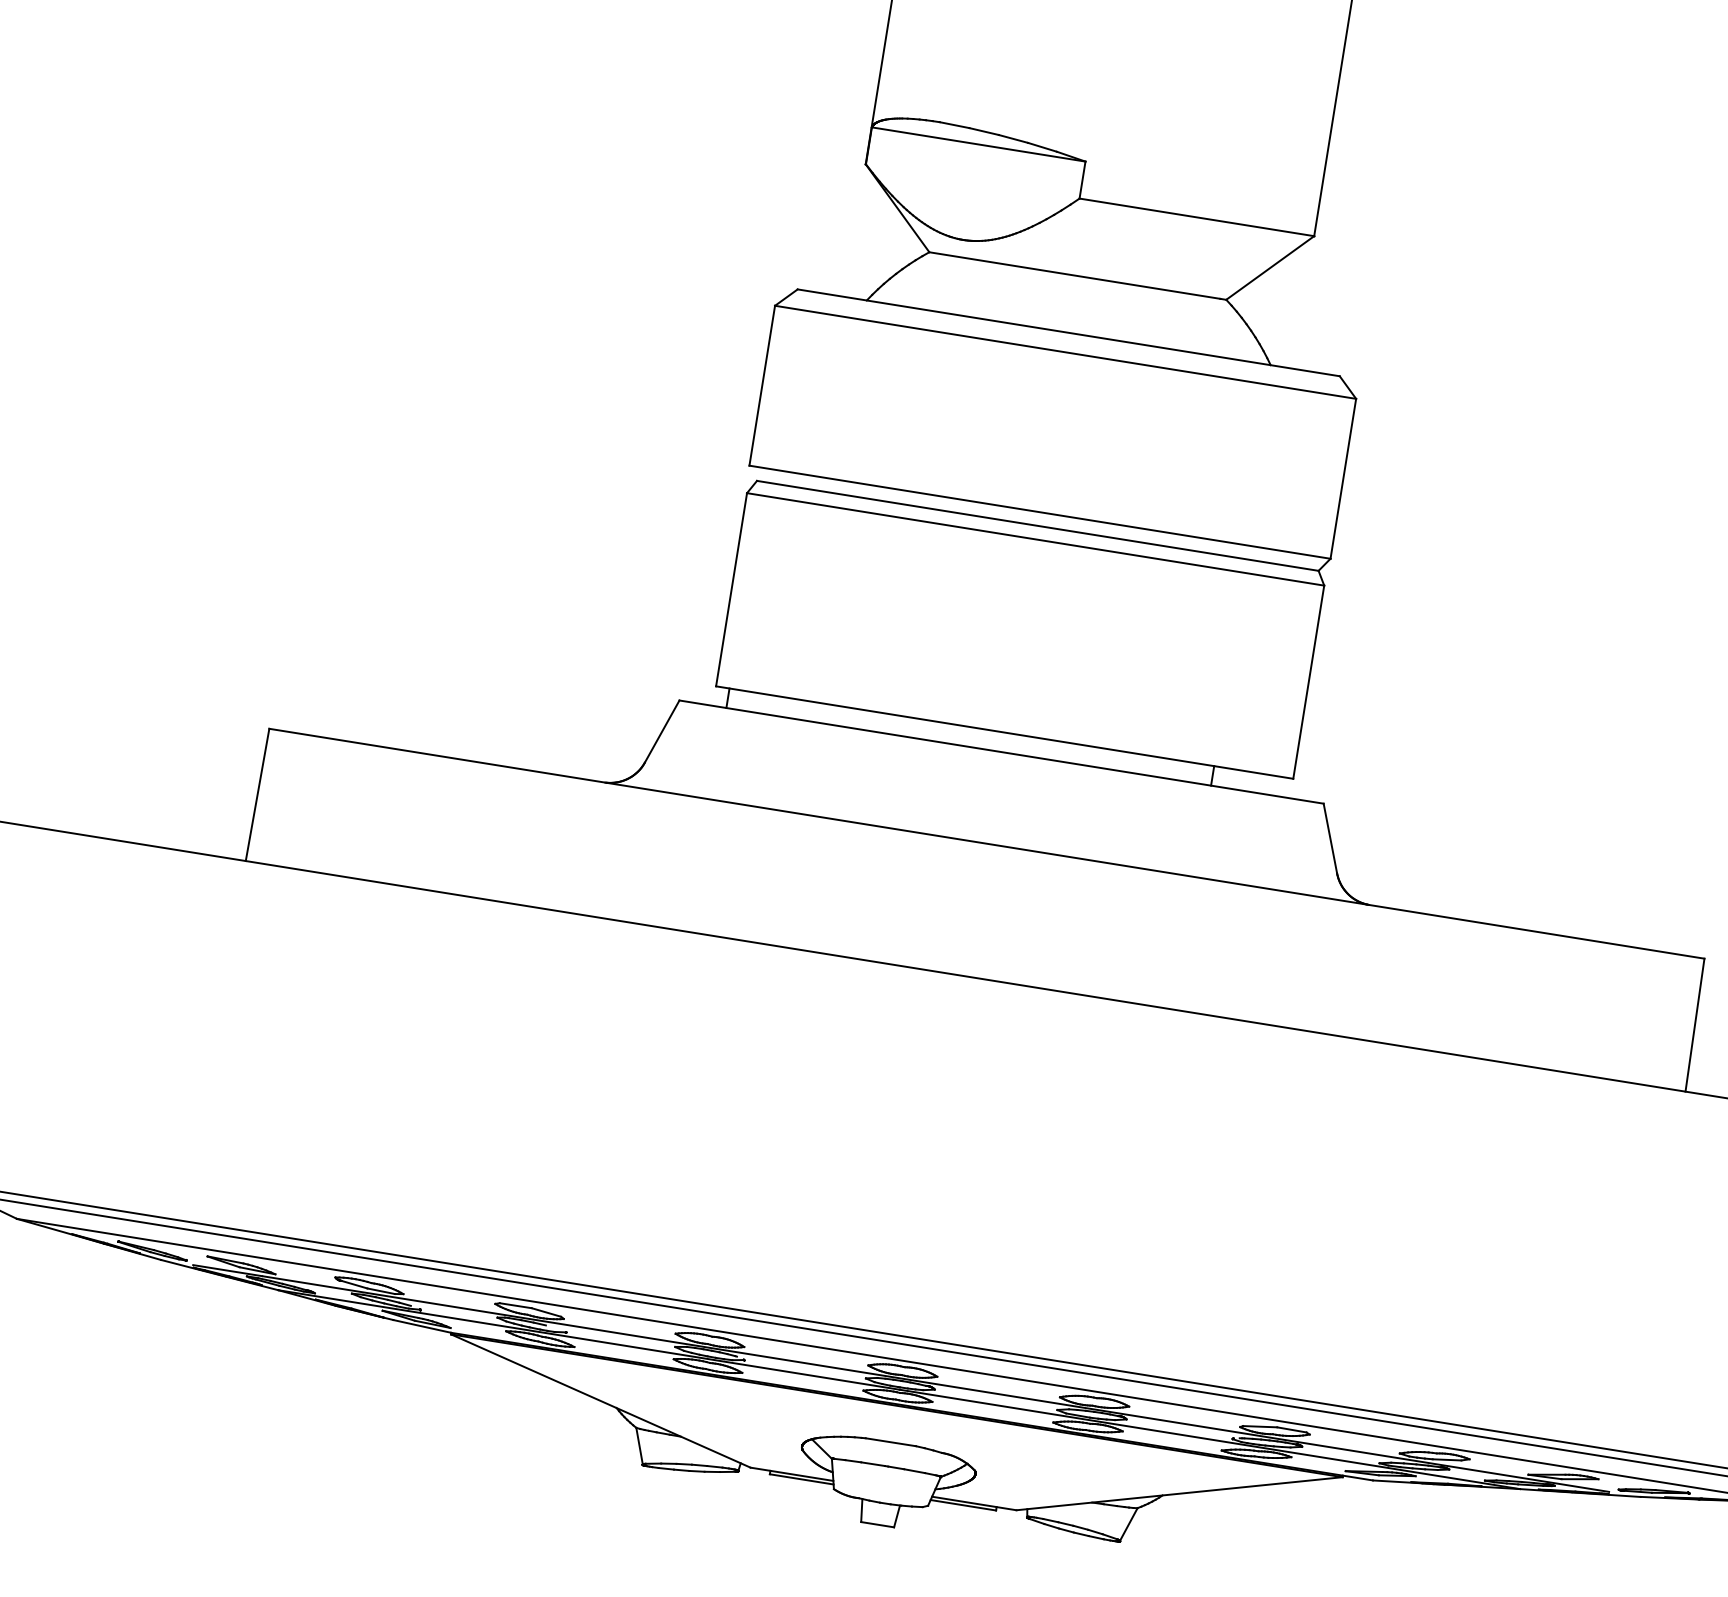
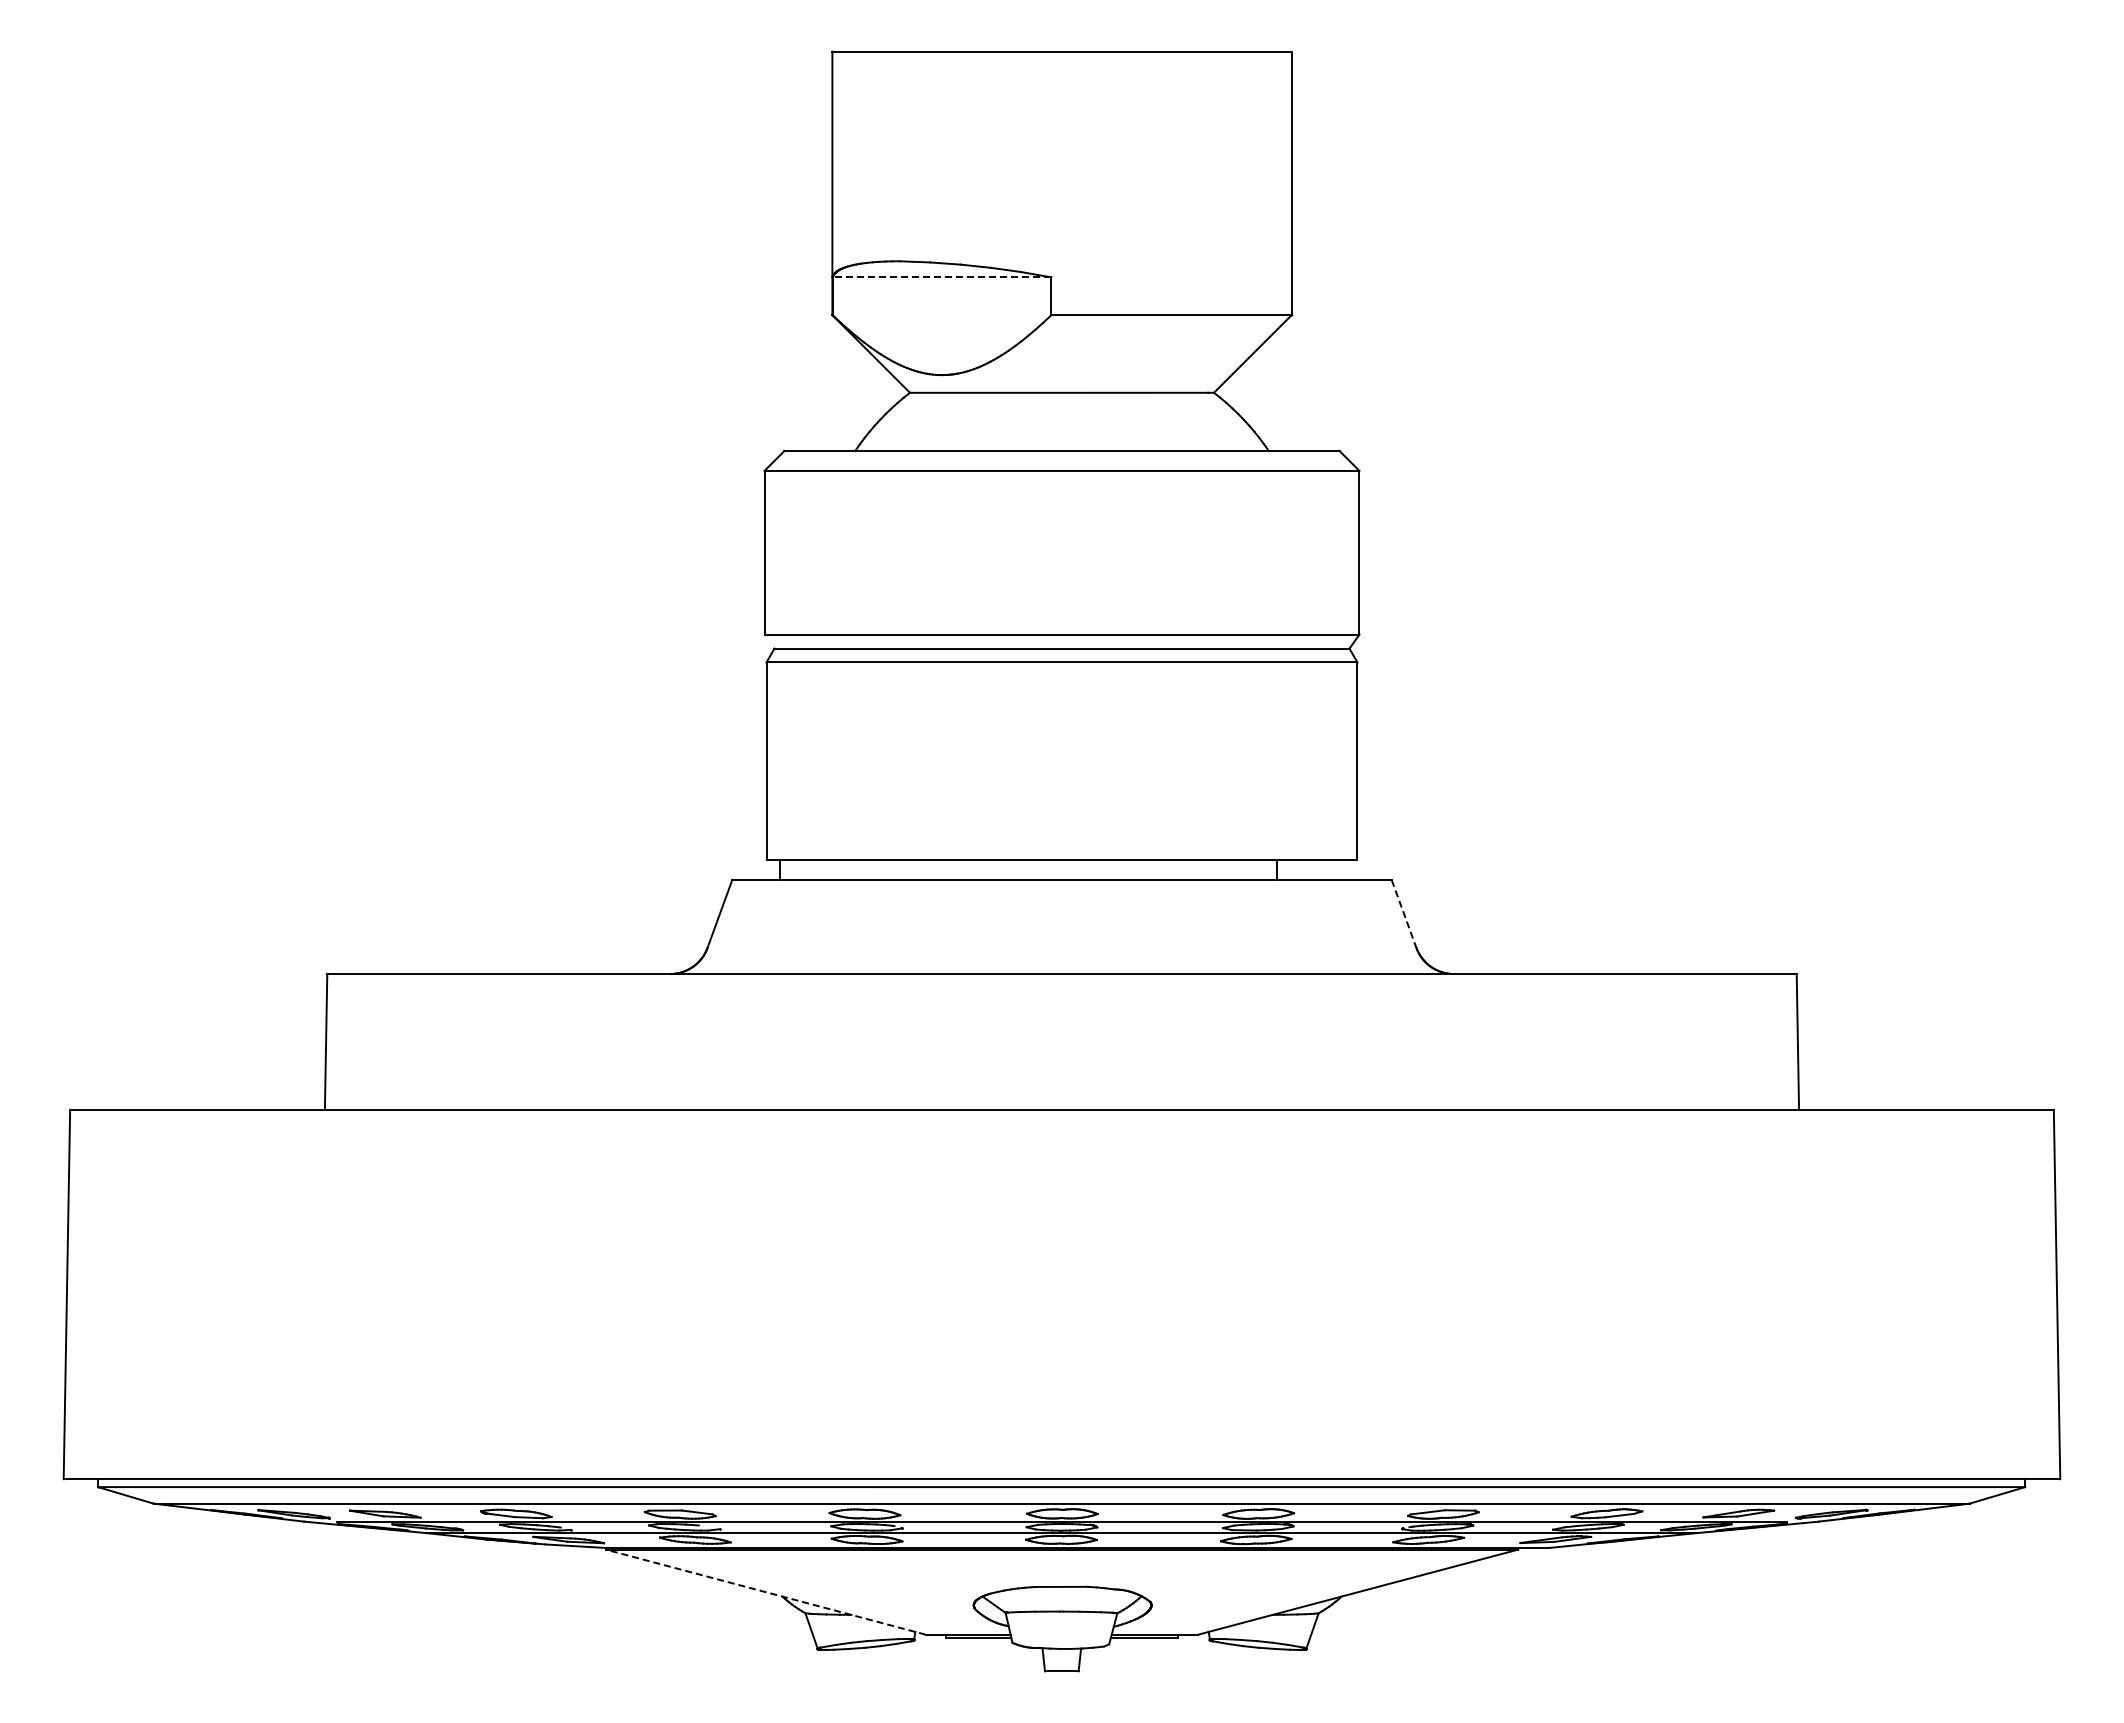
line: (978, 144) -> (941, 277), solid -> dashed
line: (1330, 839) -> (1404, 914), solid -> dashed
line: (600, 1401) -> (765, 1592), solid -> dashed

